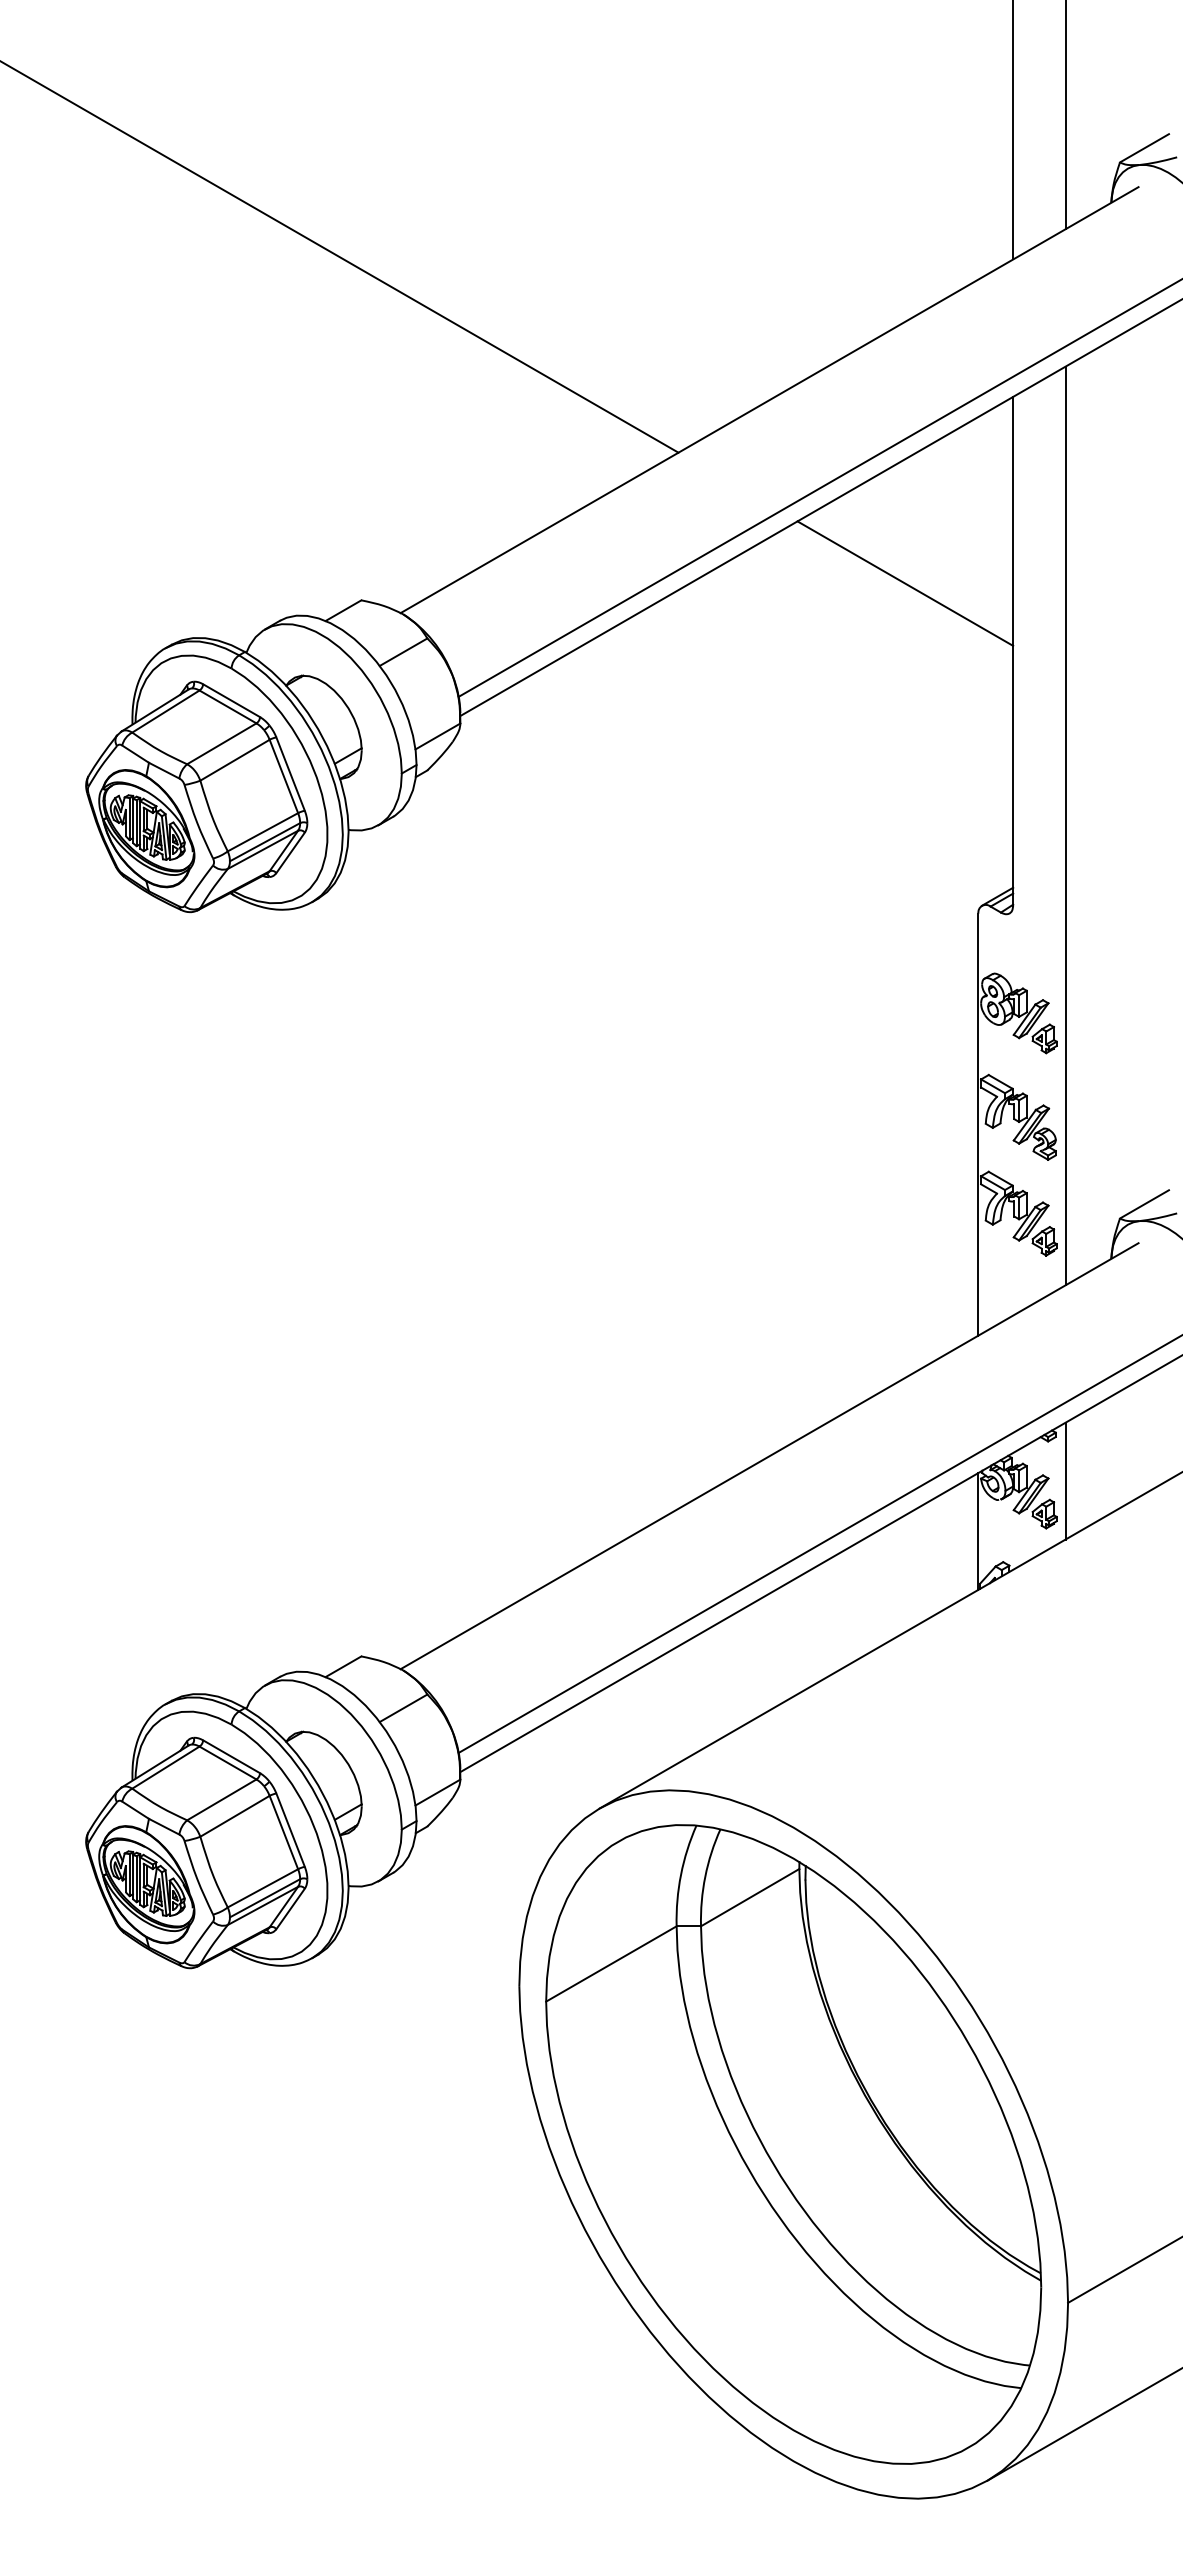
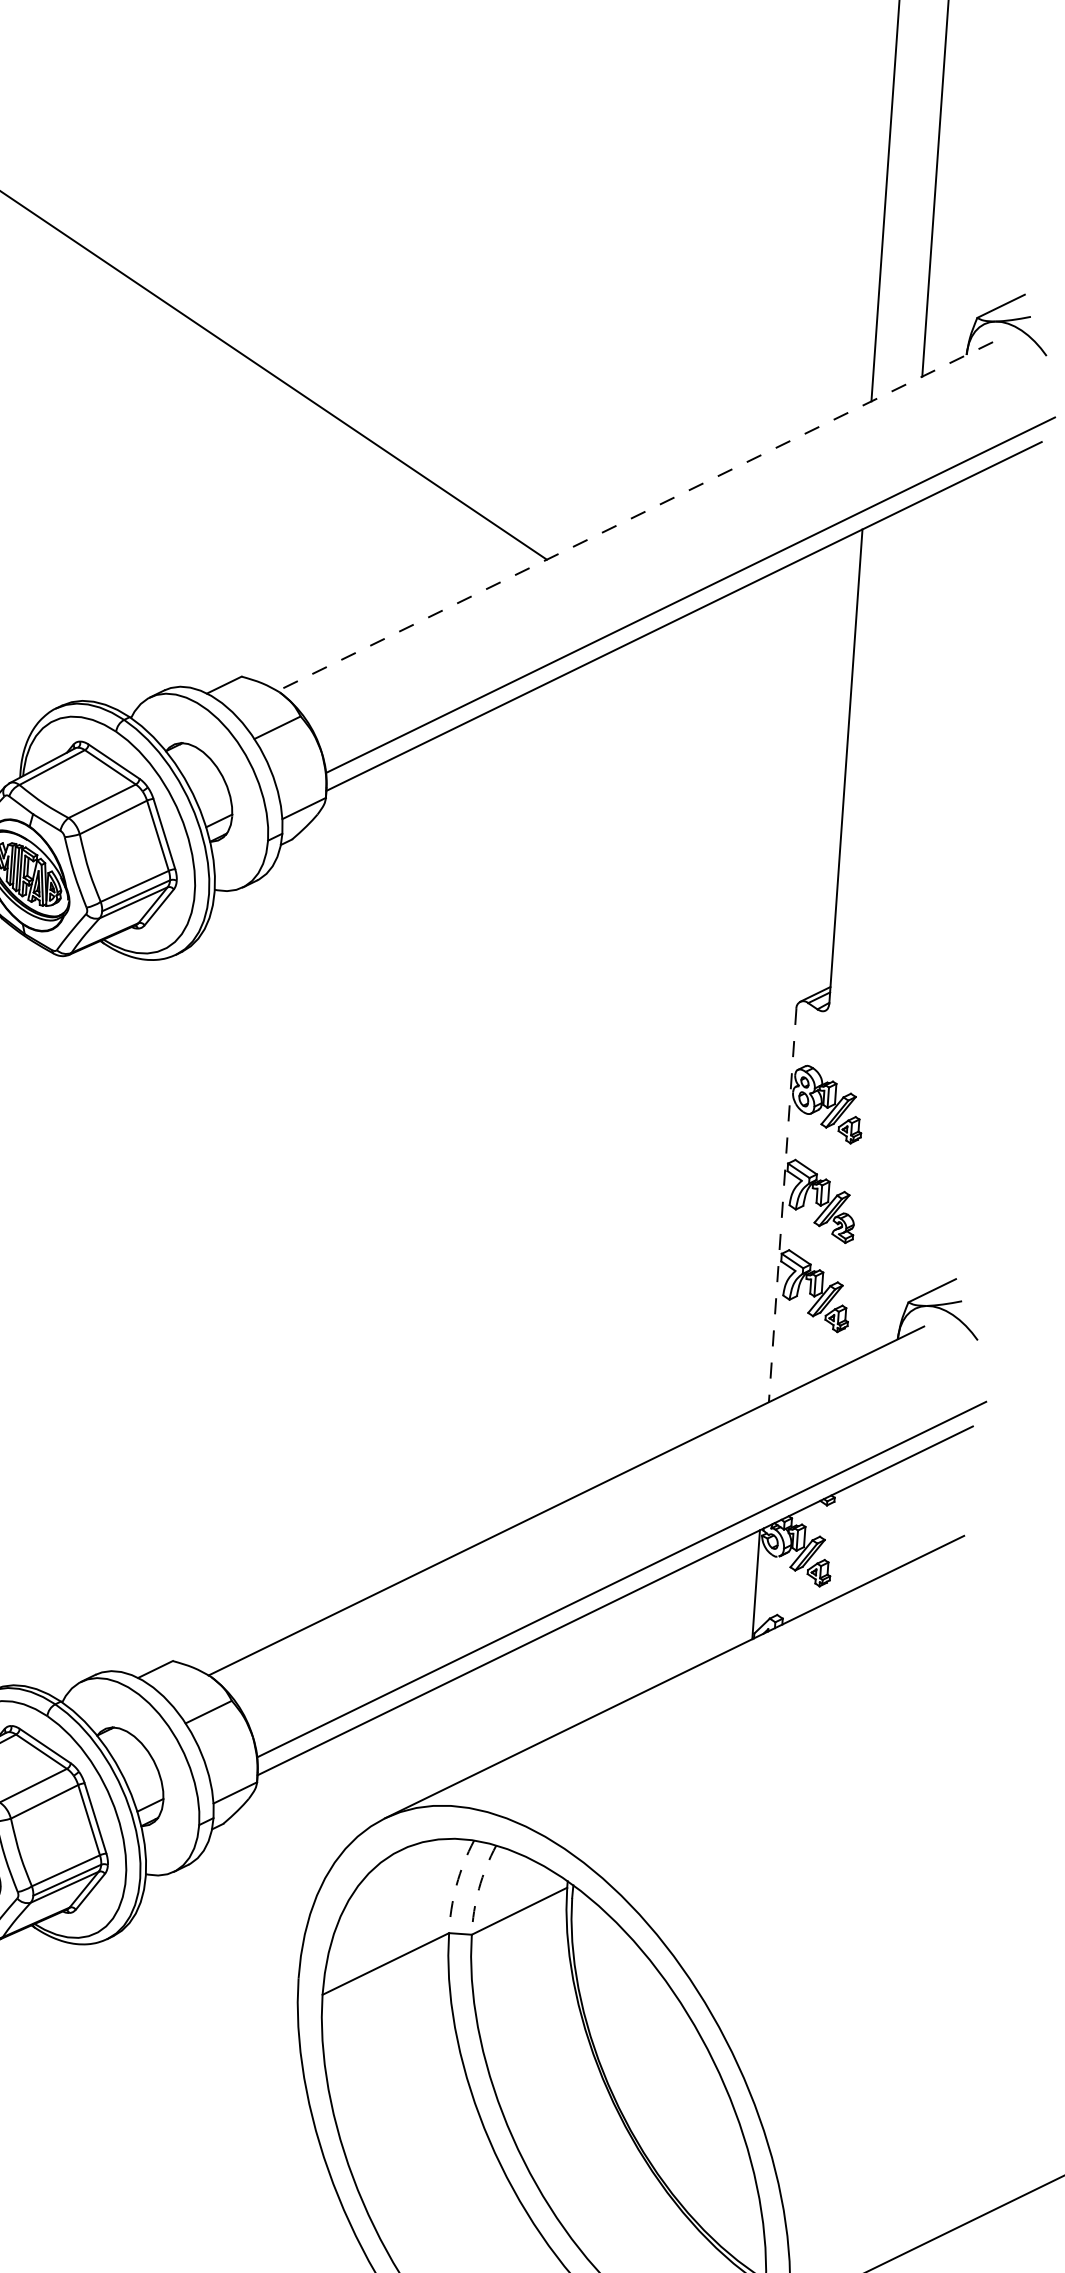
line: (769, 400) -> (635, 516), solid -> dashed
line: (905, 583) -> (749, 696), removed
line: (1065, 825) -> (883, 932), removed
line: (978, 1124) -> (782, 1205), solid -> dashed
line: (1065, 1480) -> (840, 1542), removed
arc: (681, 1874) -> (457, 1885), solid -> dashed
arc: (705, 1876) -> (479, 1888), solid -> dashed

